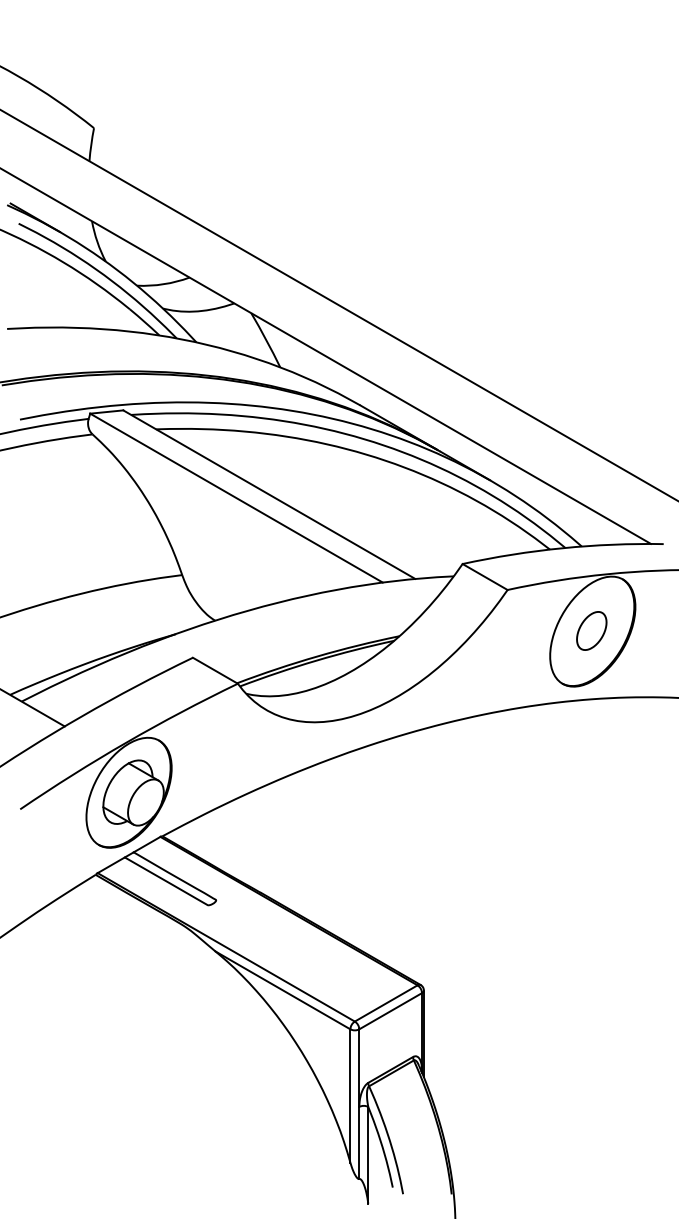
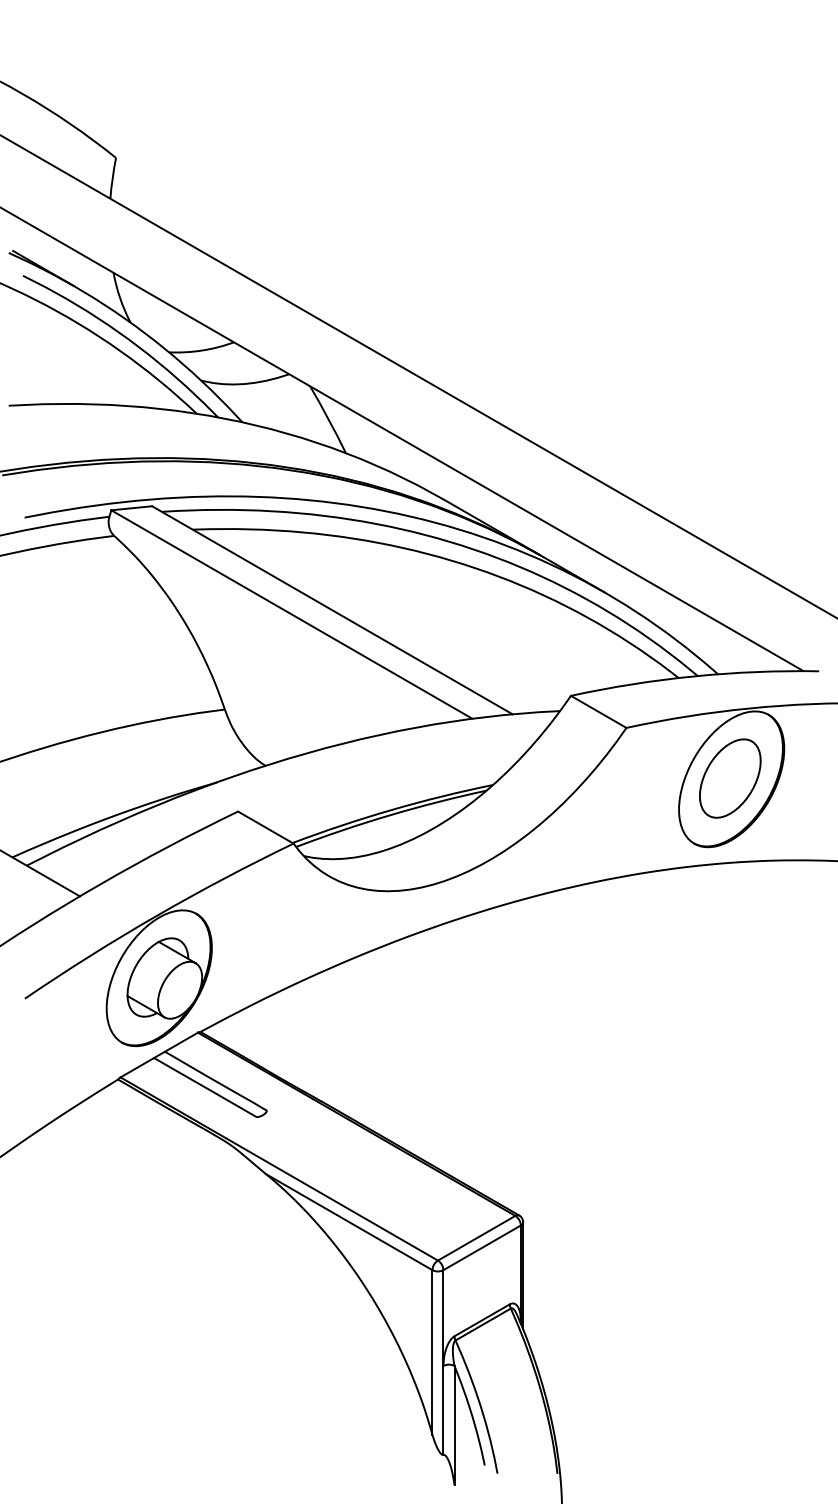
part: (591, 630) -> (730, 778), size x1.67

